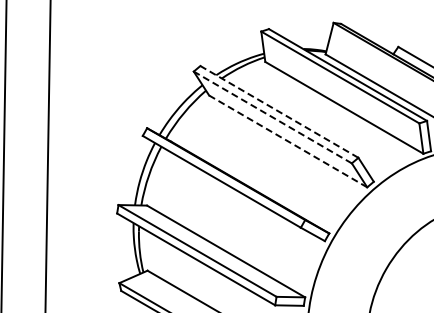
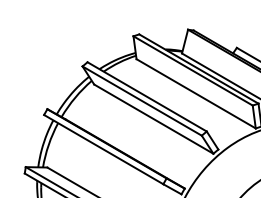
line: (278, 111) -> (146, 96), dashed -> solid
line: (272, 117) -> (141, 101), dashed -> solid
line: (287, 141) -> (153, 119), dashed -> solid

